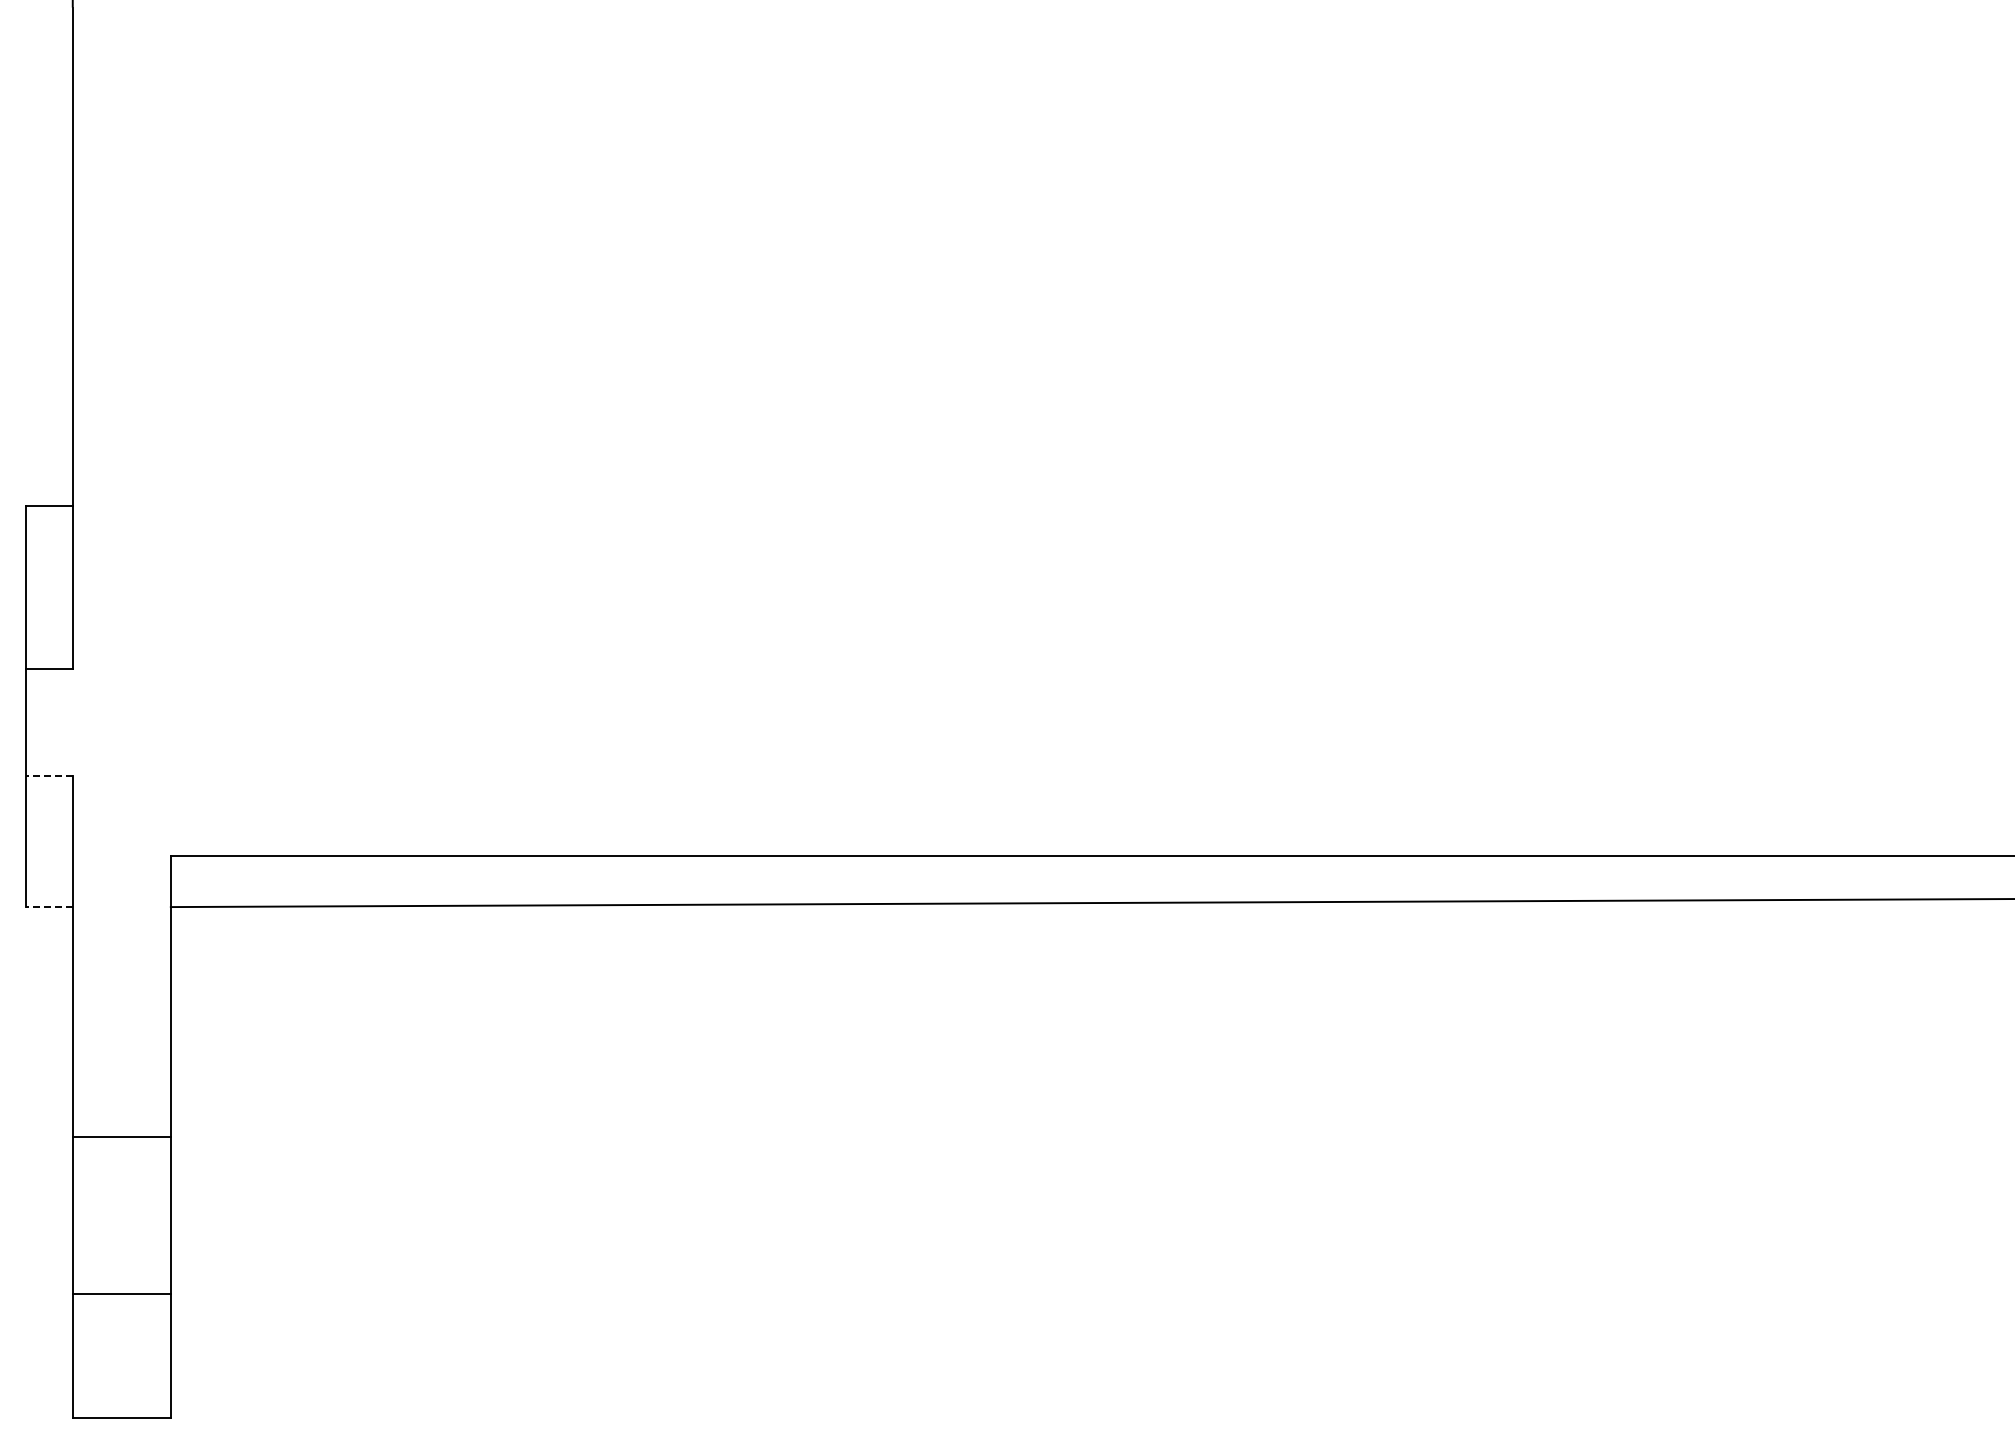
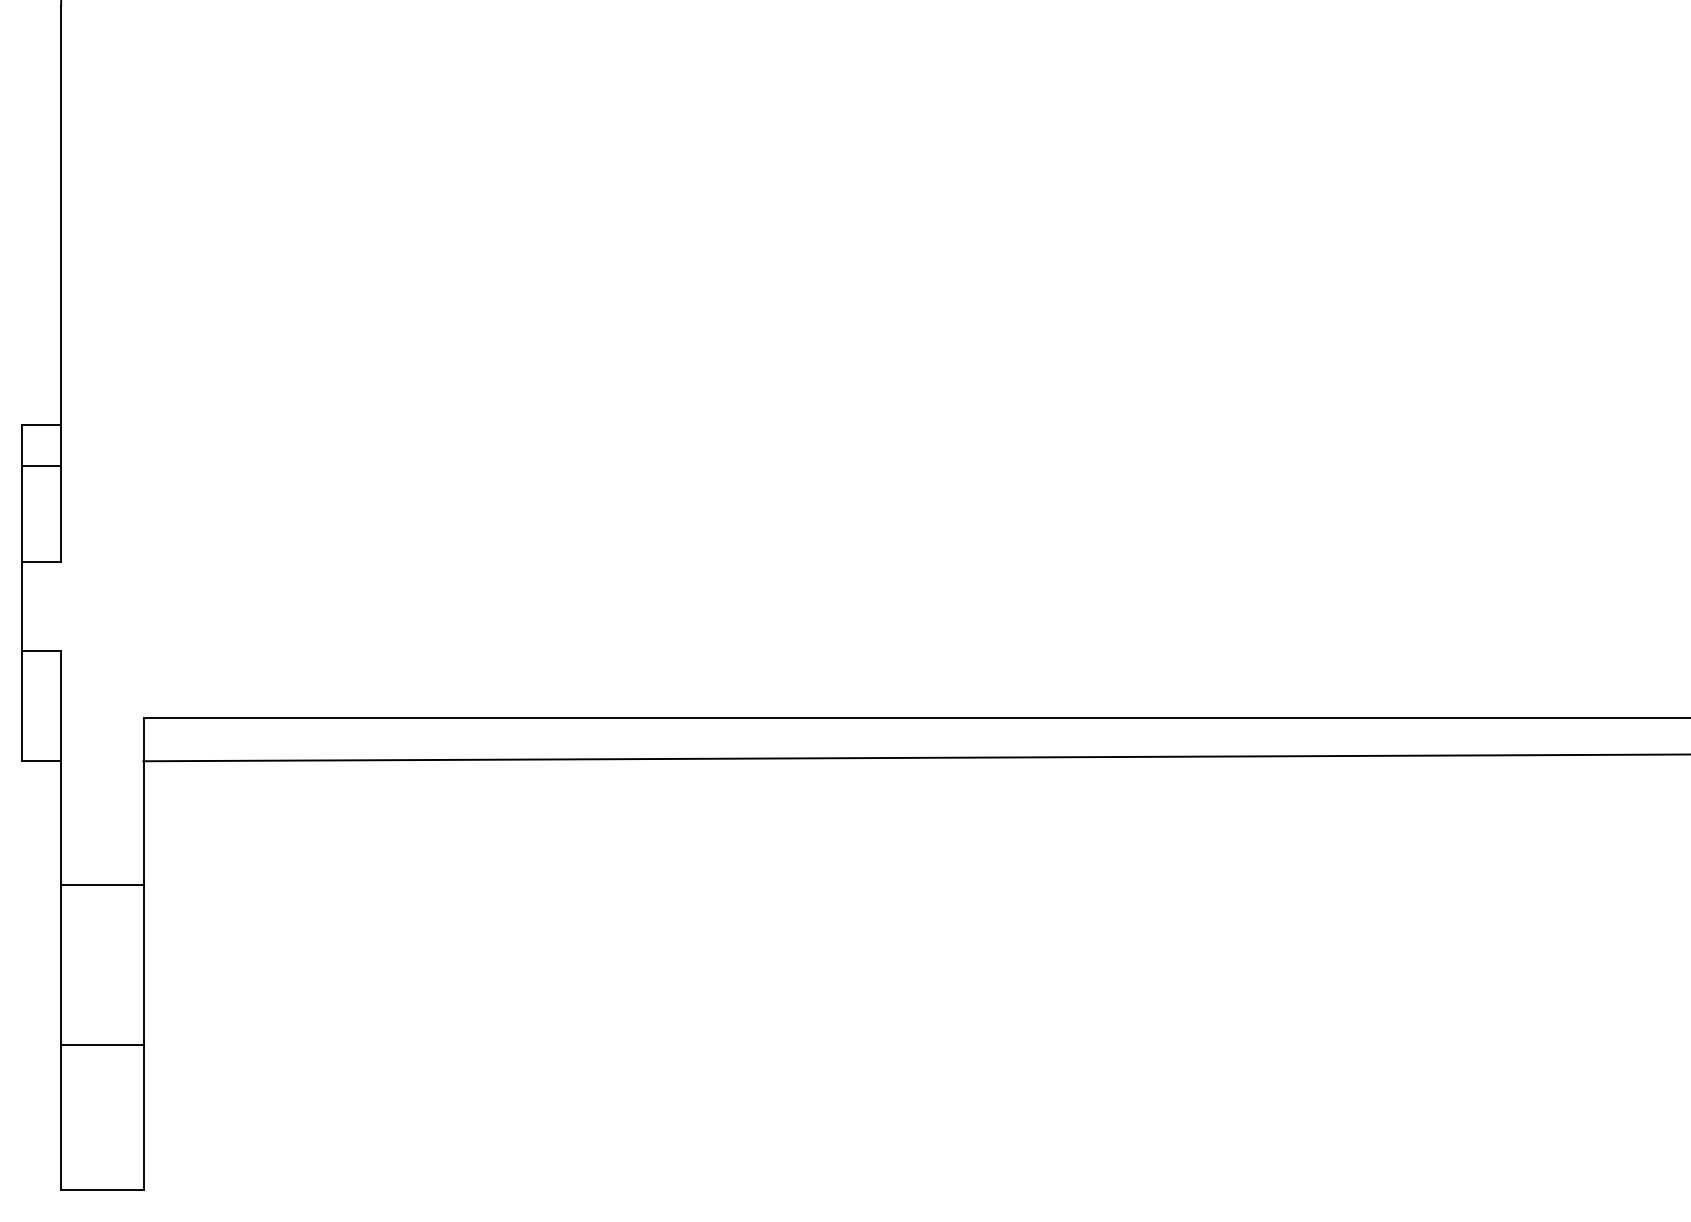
line: (48, 555) -> (40, 466), added
line: (49, 775) -> (41, 650), dashed -> solid
line: (49, 907) -> (41, 761), dashed -> solid
line: (121, 1137) -> (102, 884), moved
line: (121, 1293) -> (102, 1044), moved

